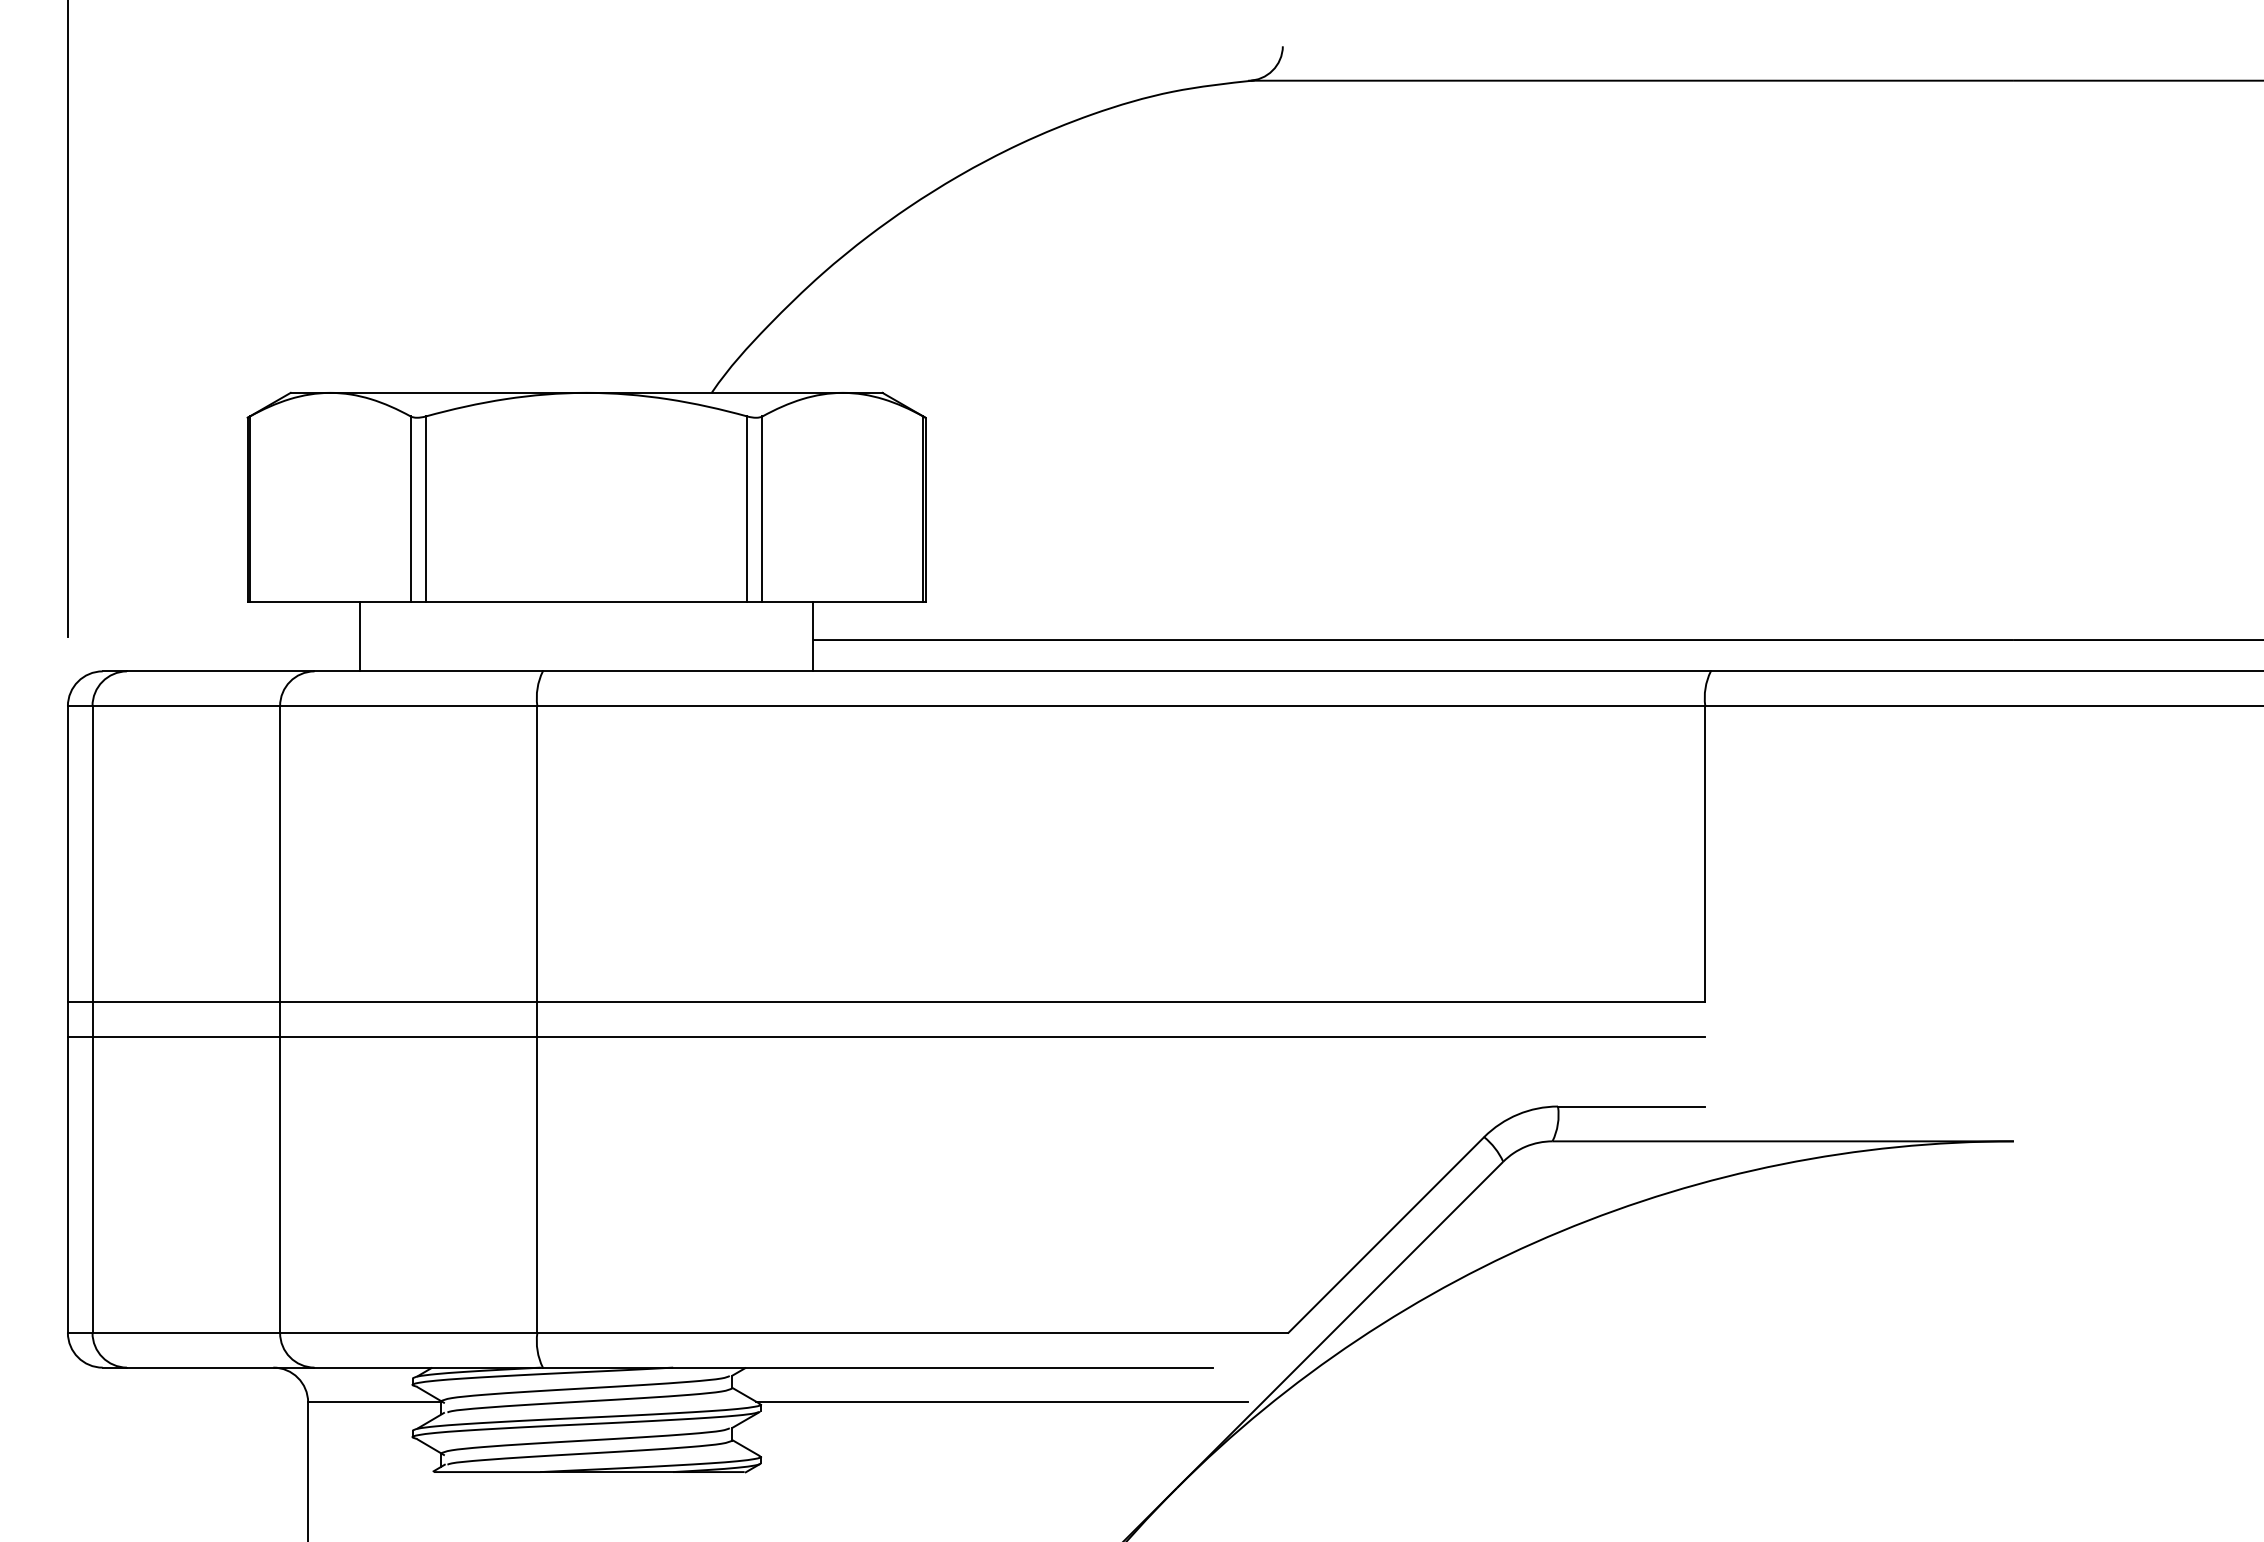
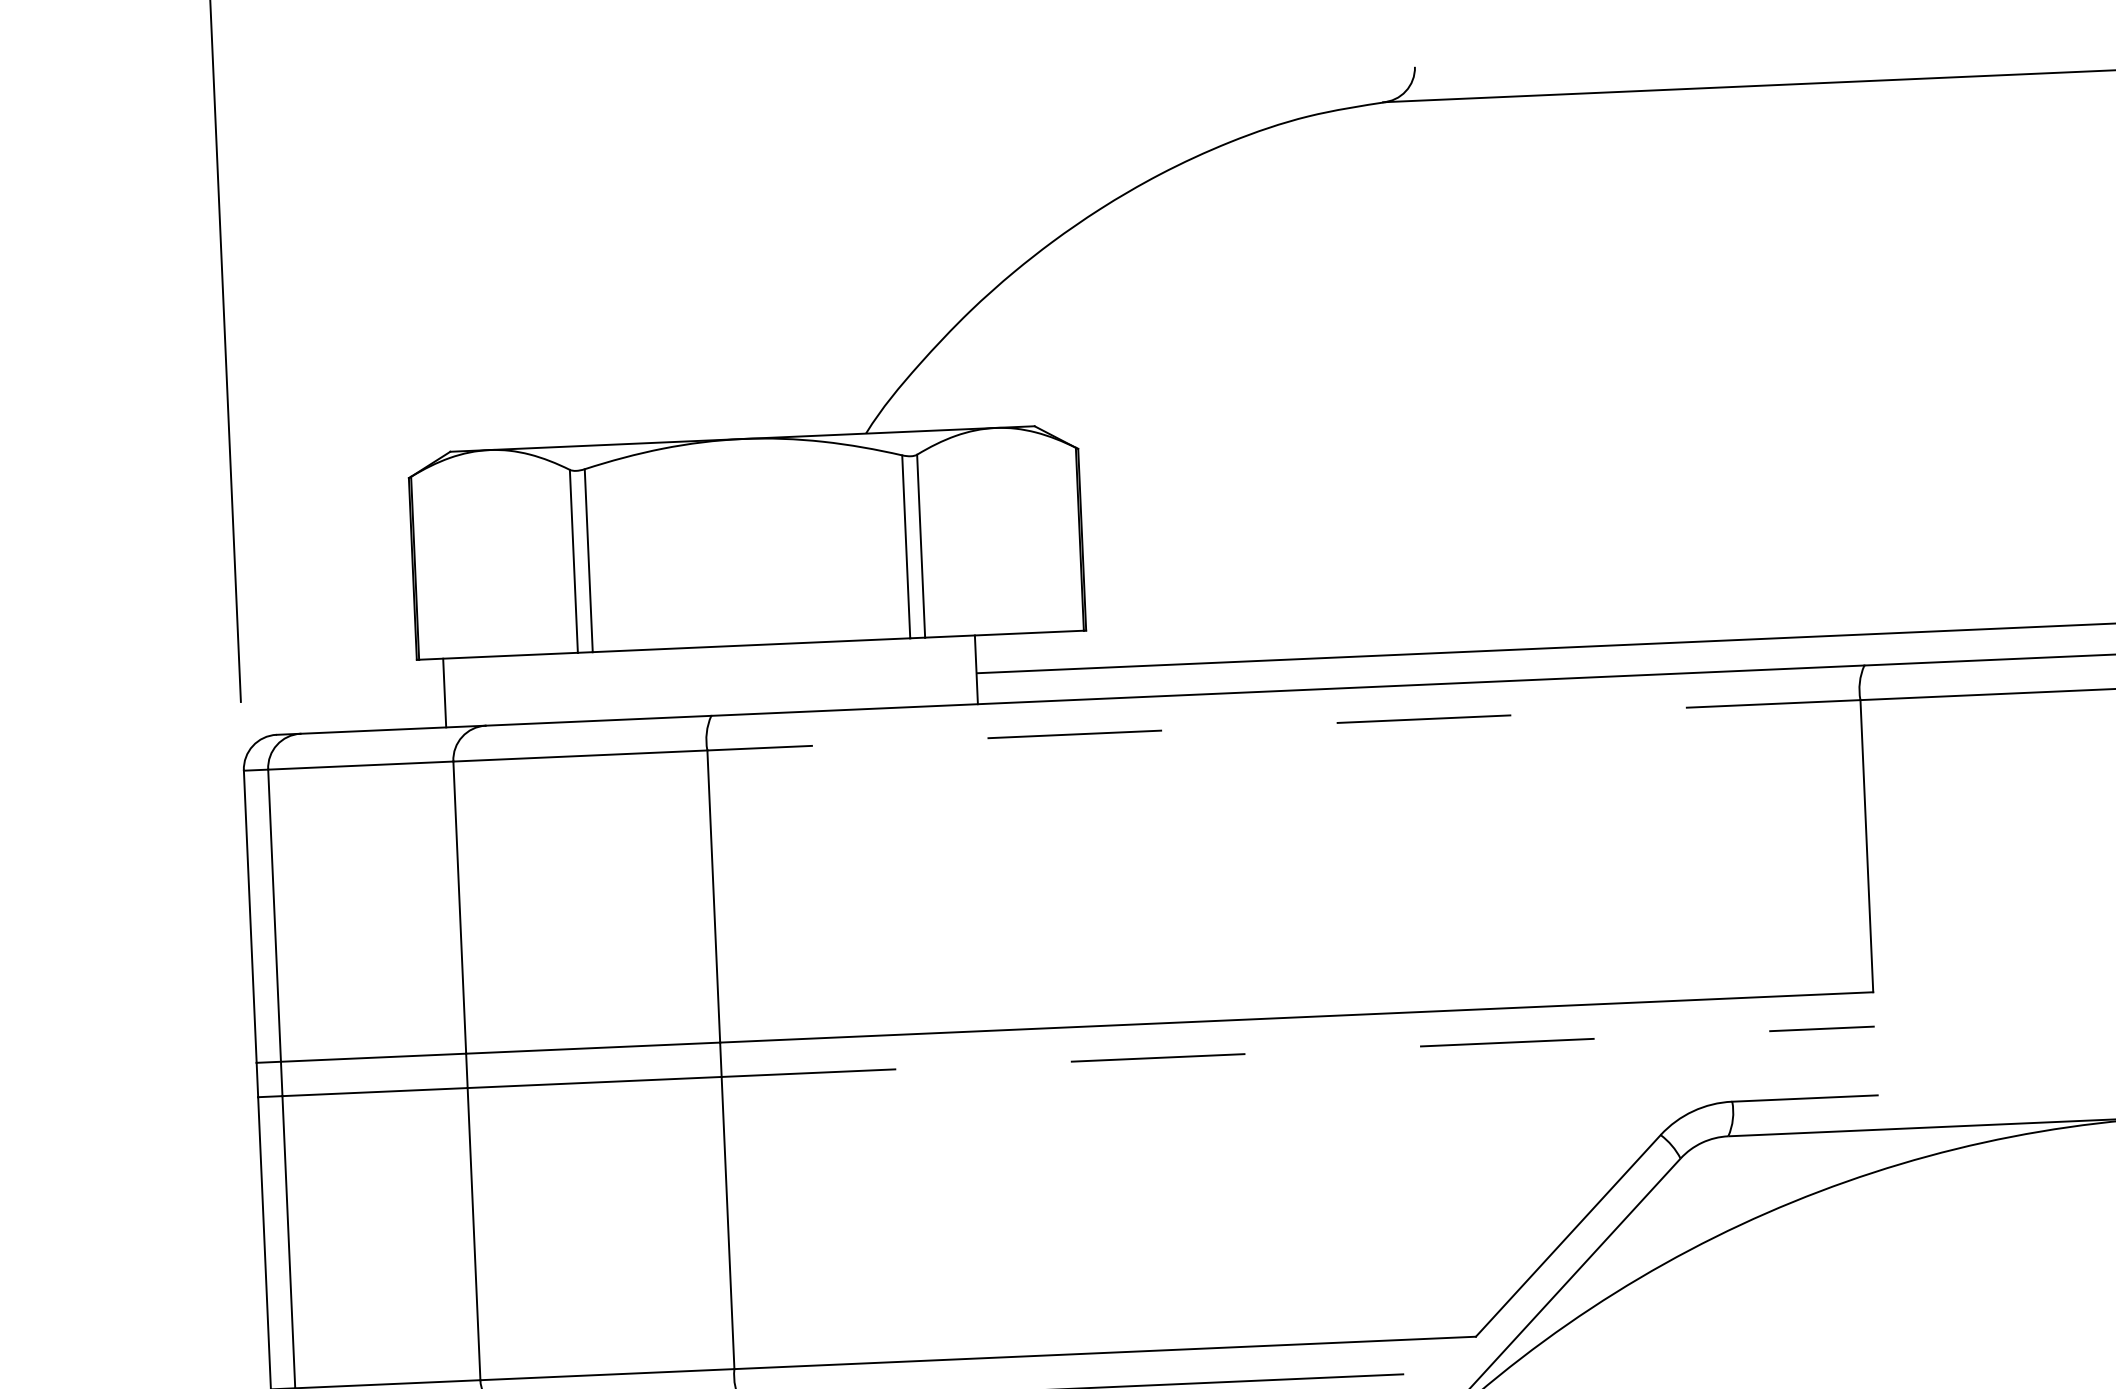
line: (360, 636) -> (444, 692), moved
line: (1121, 706) -> (1284, 725), solid -> dashed
line: (1121, 1036) -> (1298, 1051), solid -> dashed

